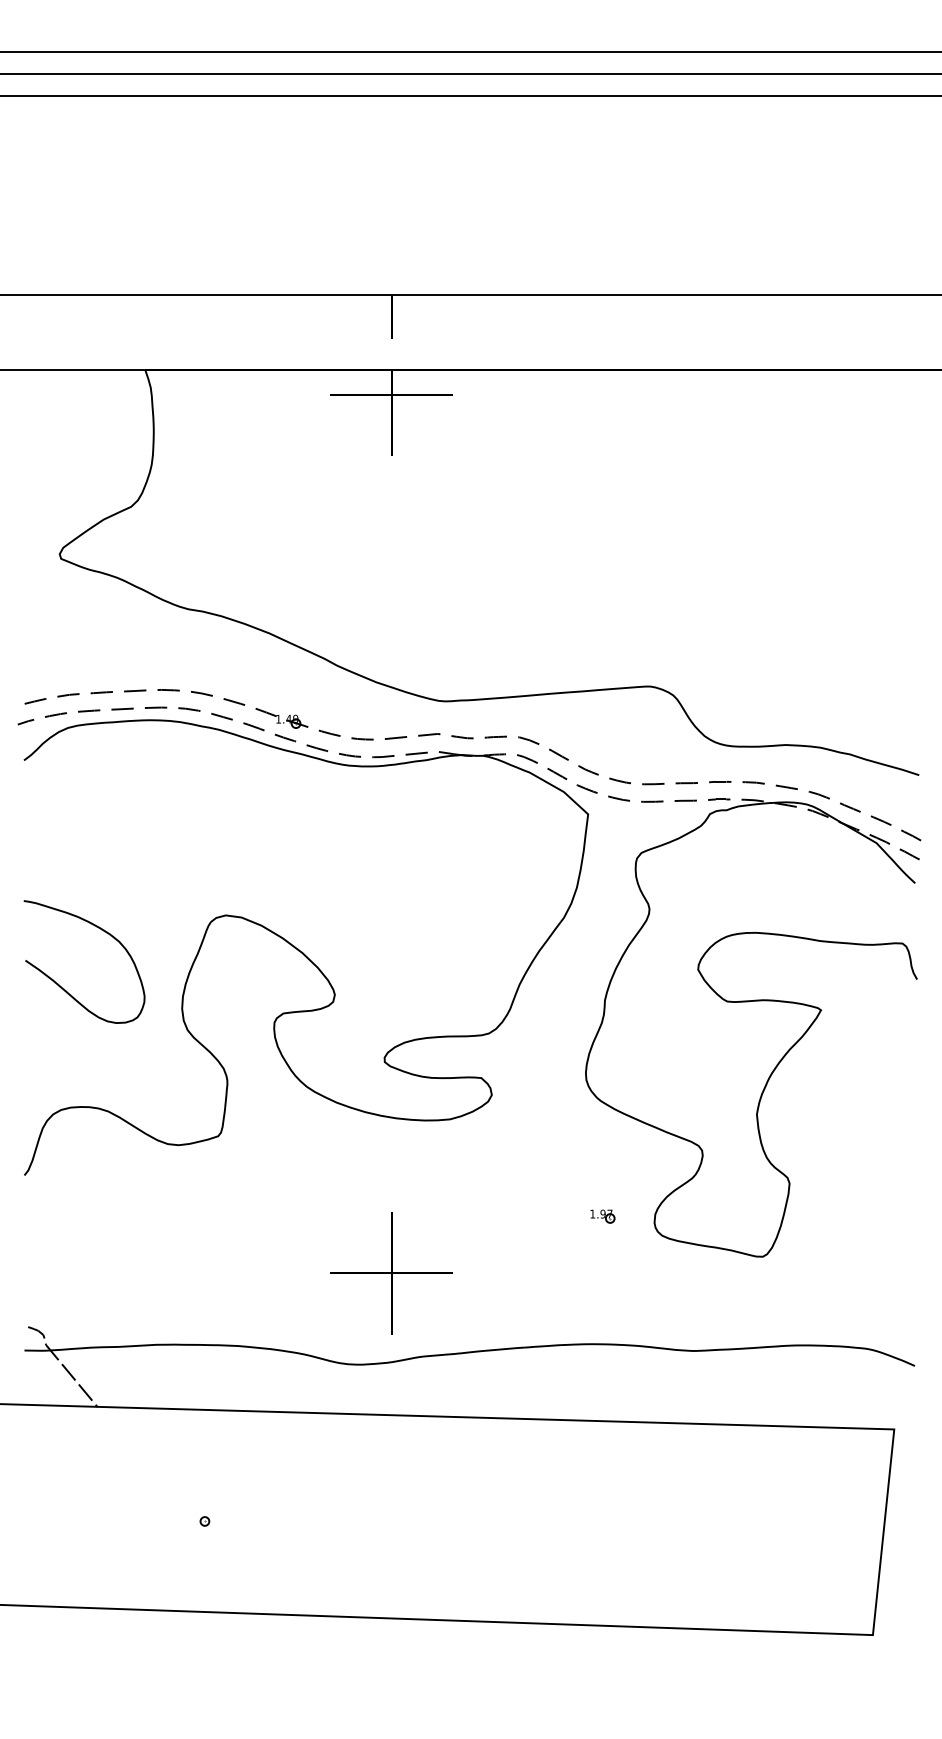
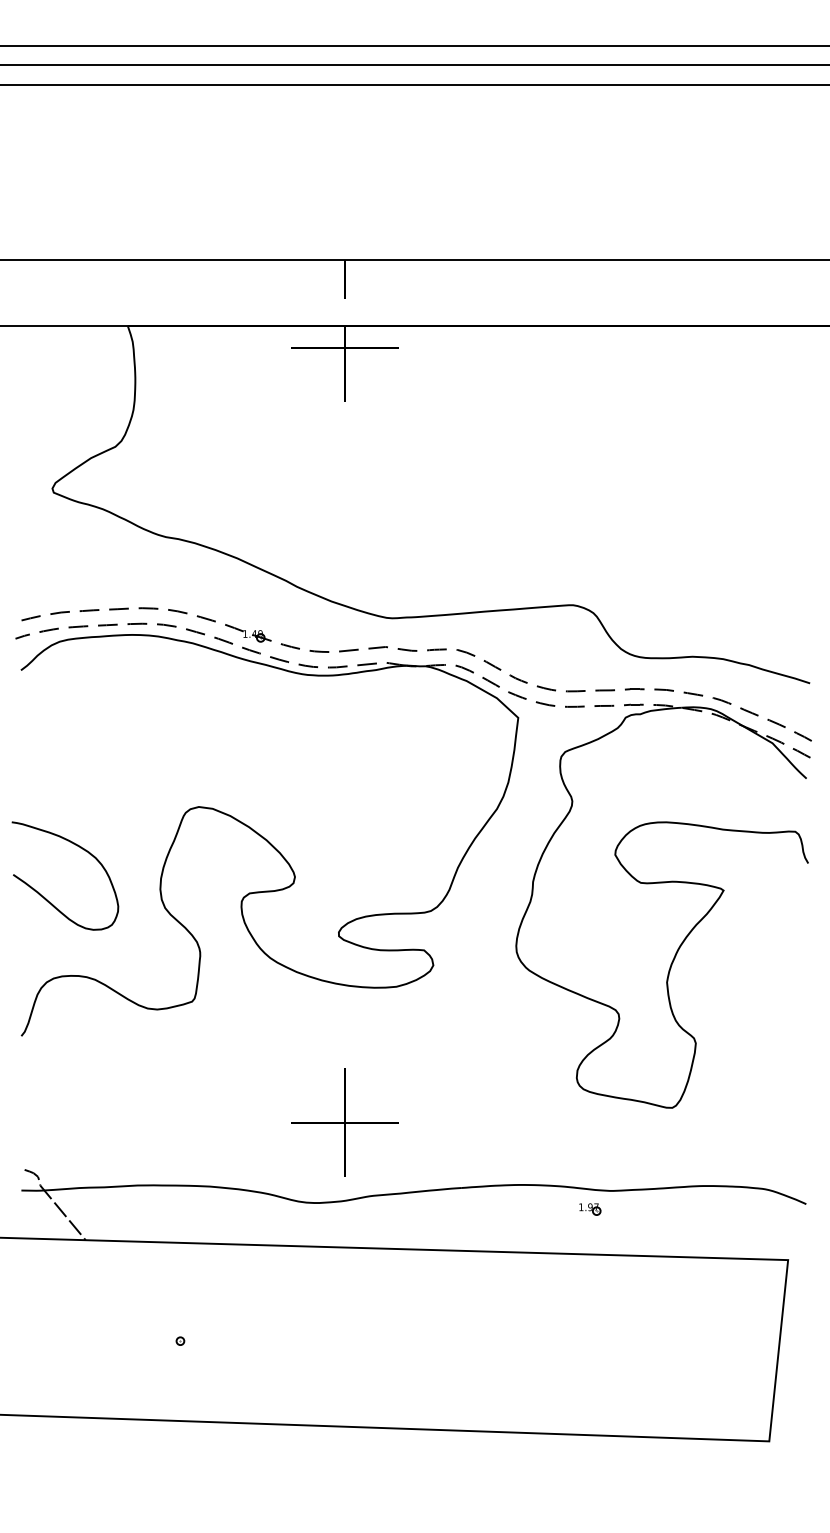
curve: (62, 986) -> (45, 897), moved
part: (603, 1216) -> (590, 1209), moved

